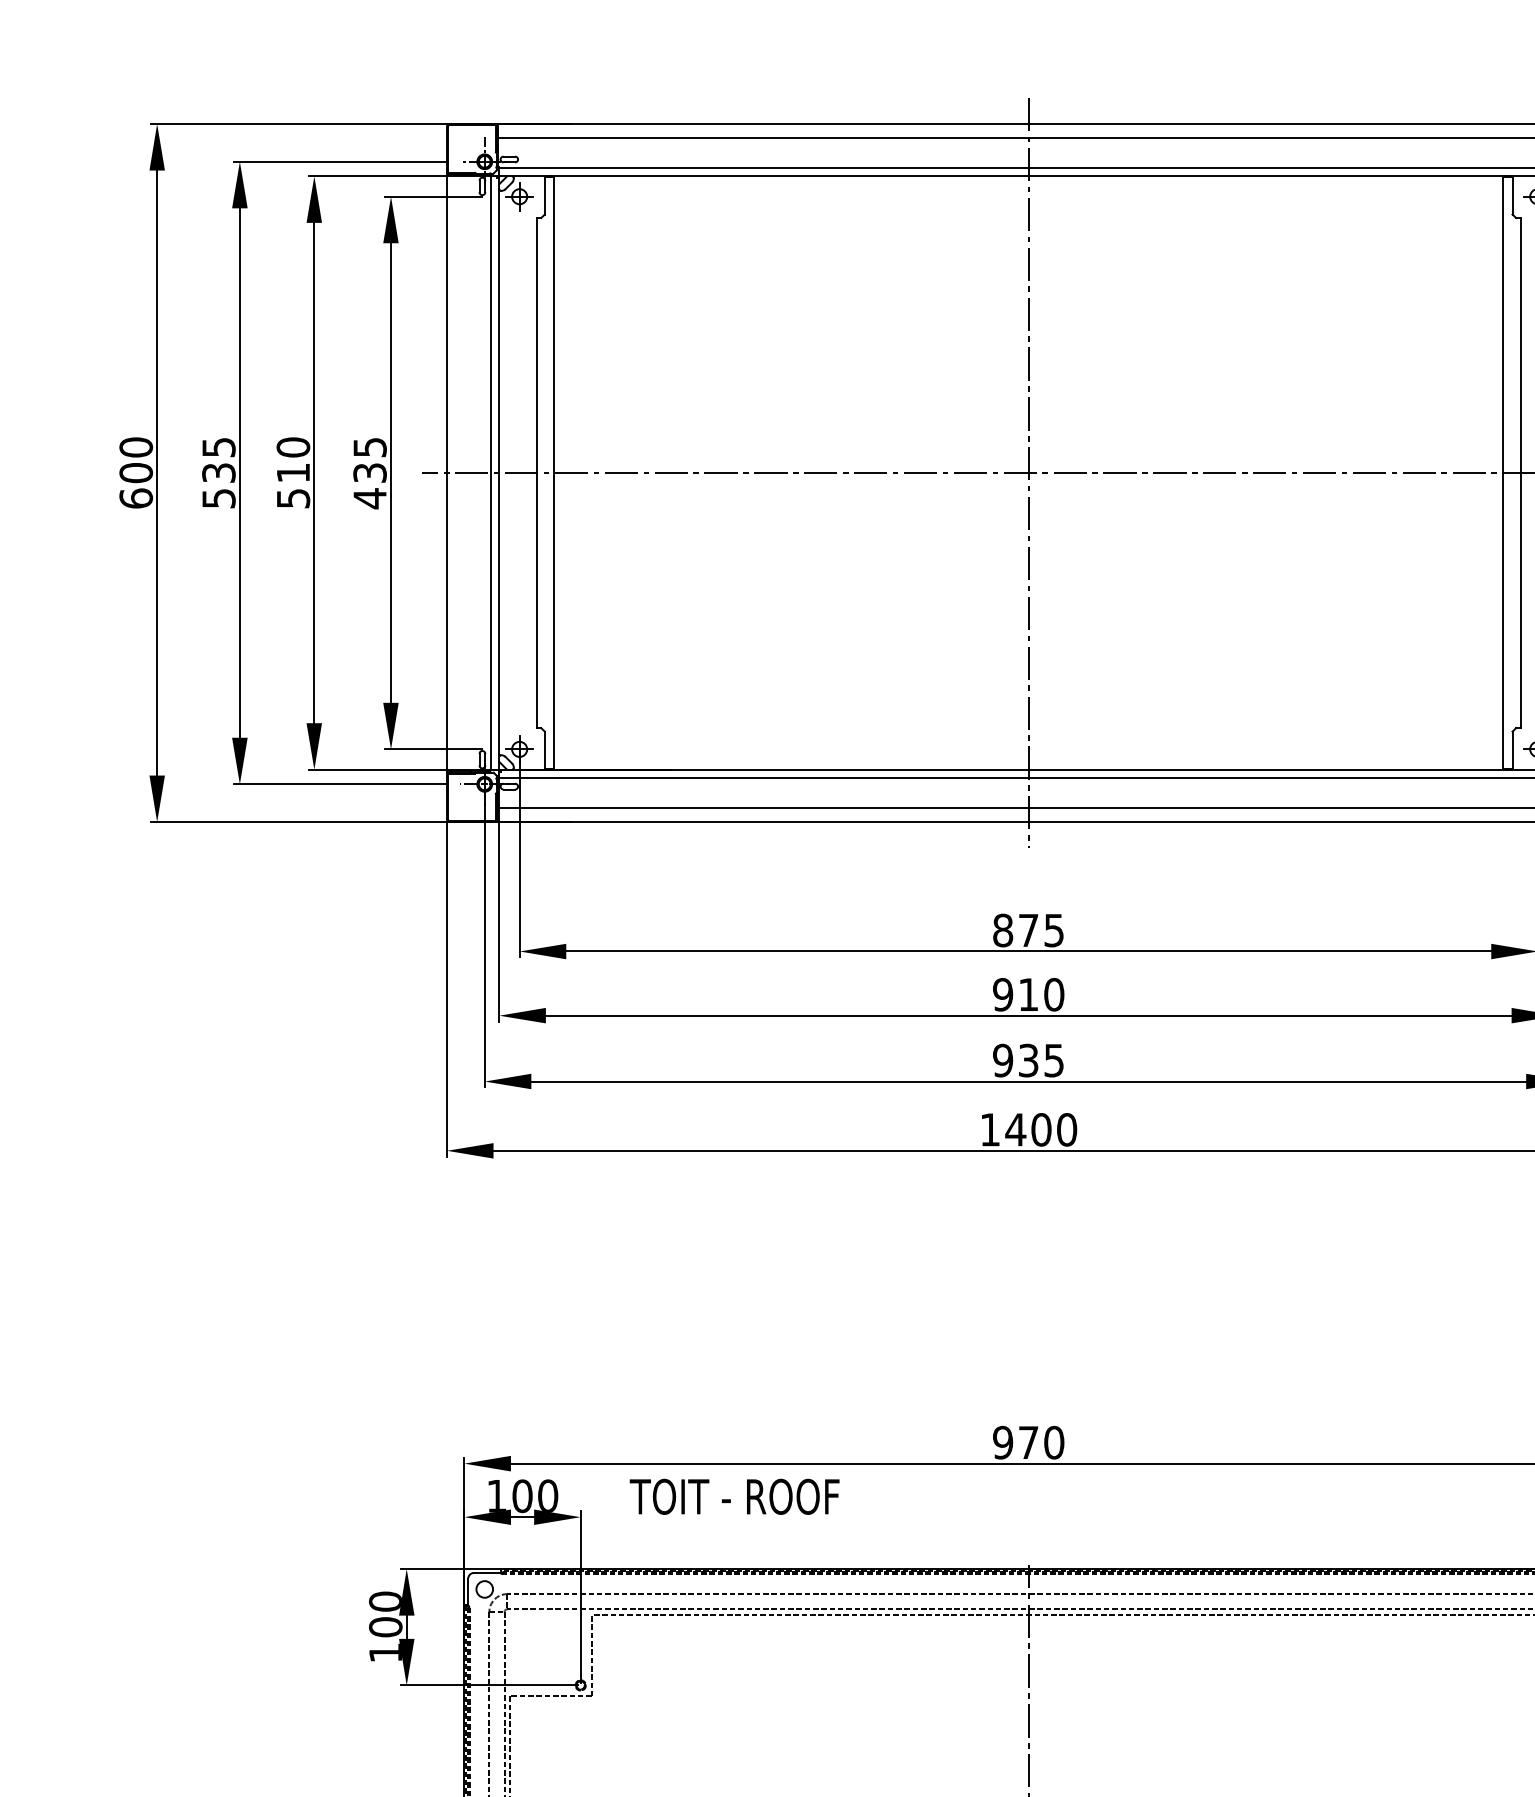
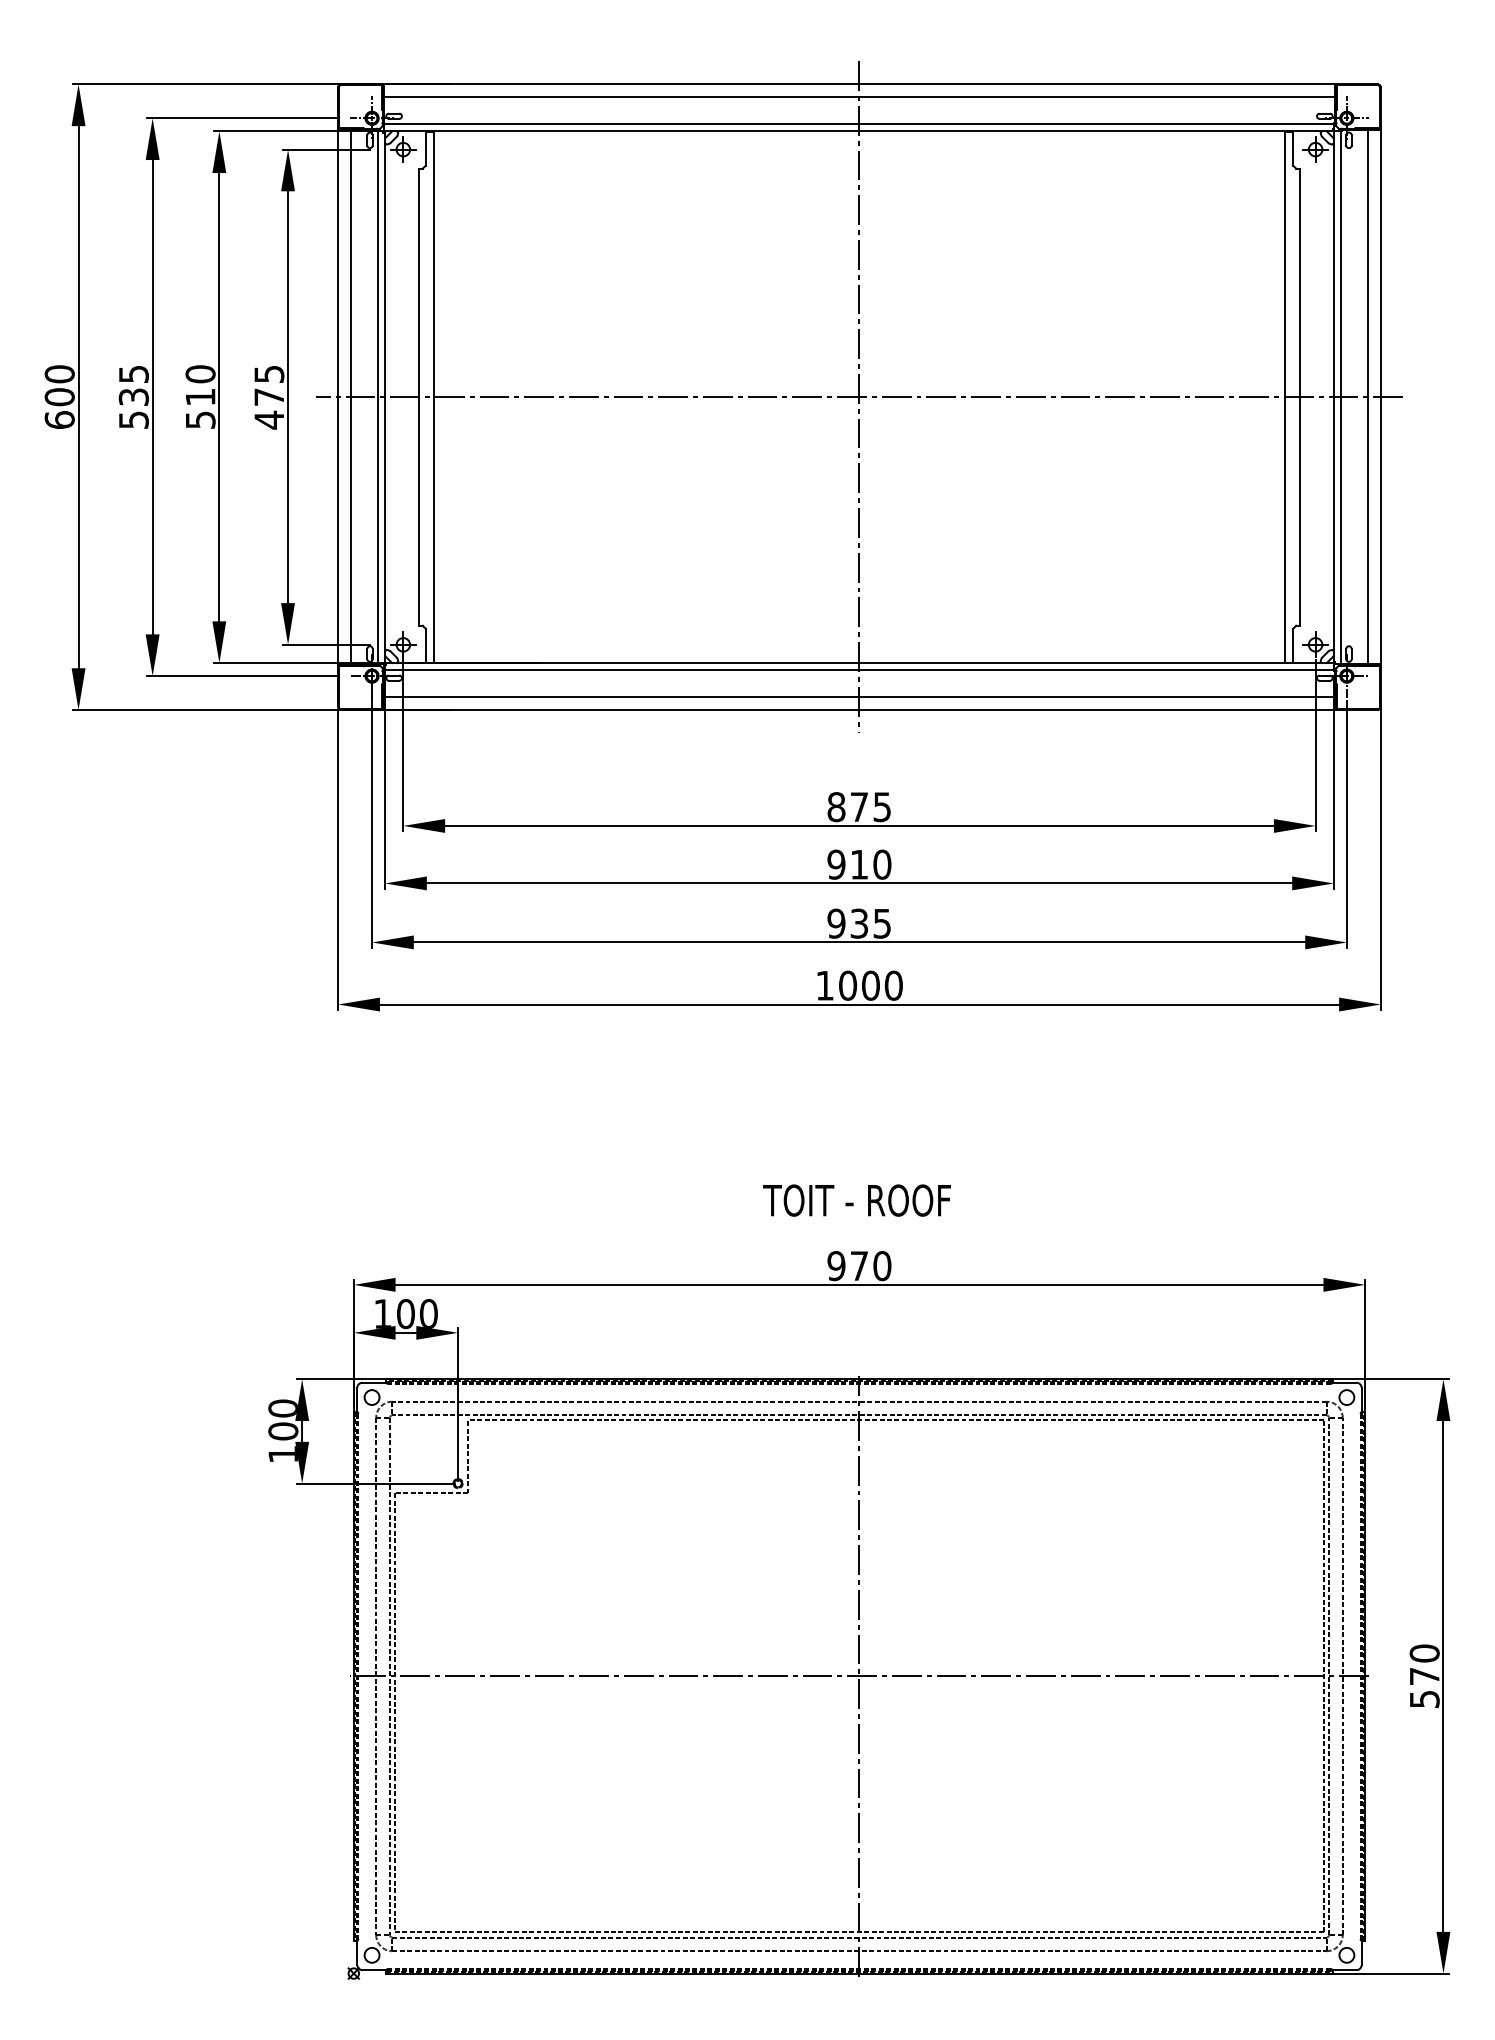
text: (370, 472) -> (269, 396), 435 -> 475
line: (460, 473) -> (350, 397), added
text: (1015, 1129) -> (847, 985), 1400 -> 1000
text: (734, 1496) -> (856, 1200), moved

